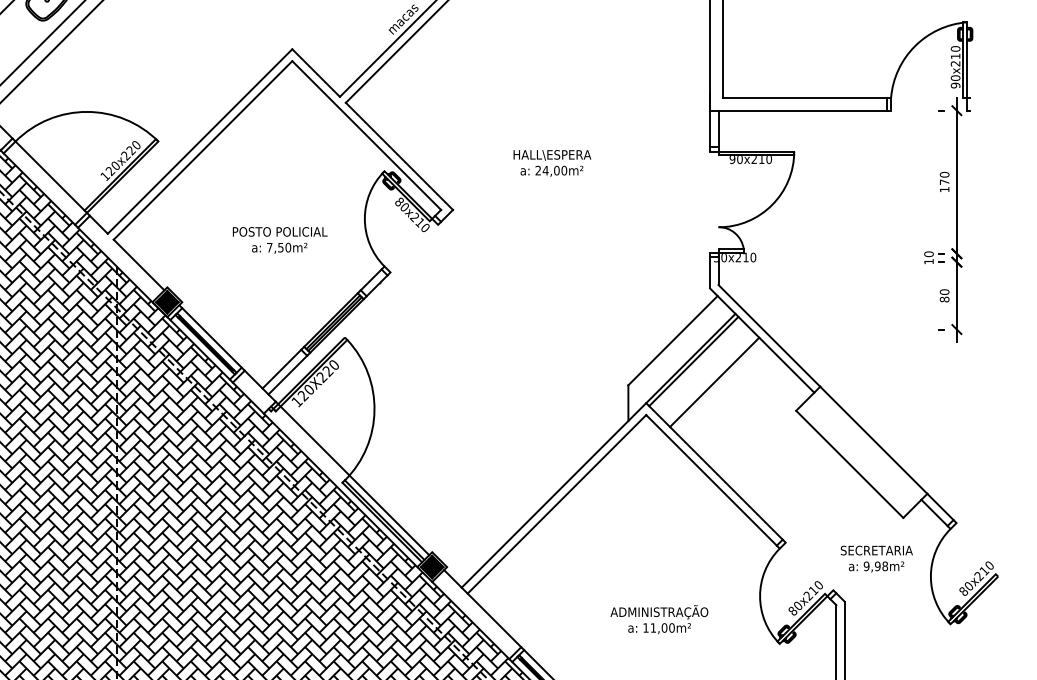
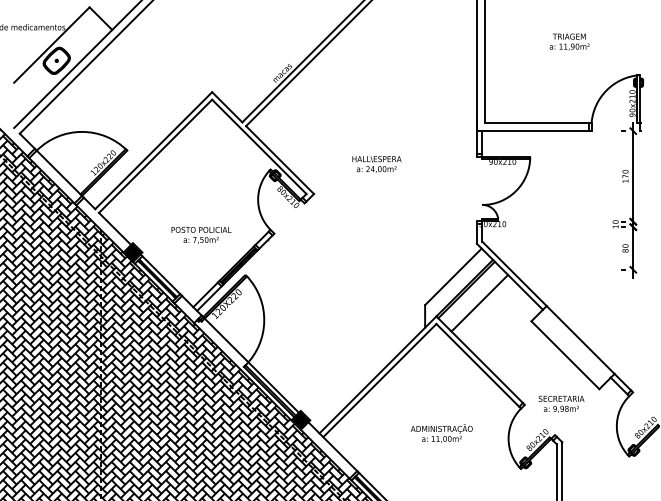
text: (280, 239) -> (201, 234), moved
text: (876, 557) -> (561, 403), moved
text: (658, 619) -> (441, 433), moved

